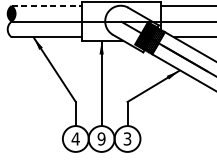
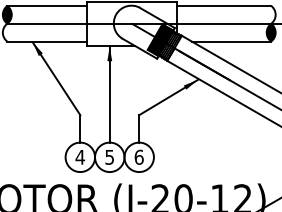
line: (46, 5) -> (47, 5), dashed -> solid
text: (101, 138) -> (109, 156), 9 -> 5
text: (126, 138) -> (138, 156), 3 -> 6

